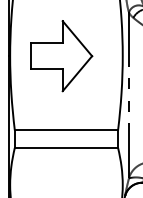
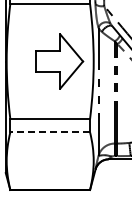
part: (61, 56) -> (59, 61), moved
line: (66, 148) -> (50, 132), solid -> dashed

